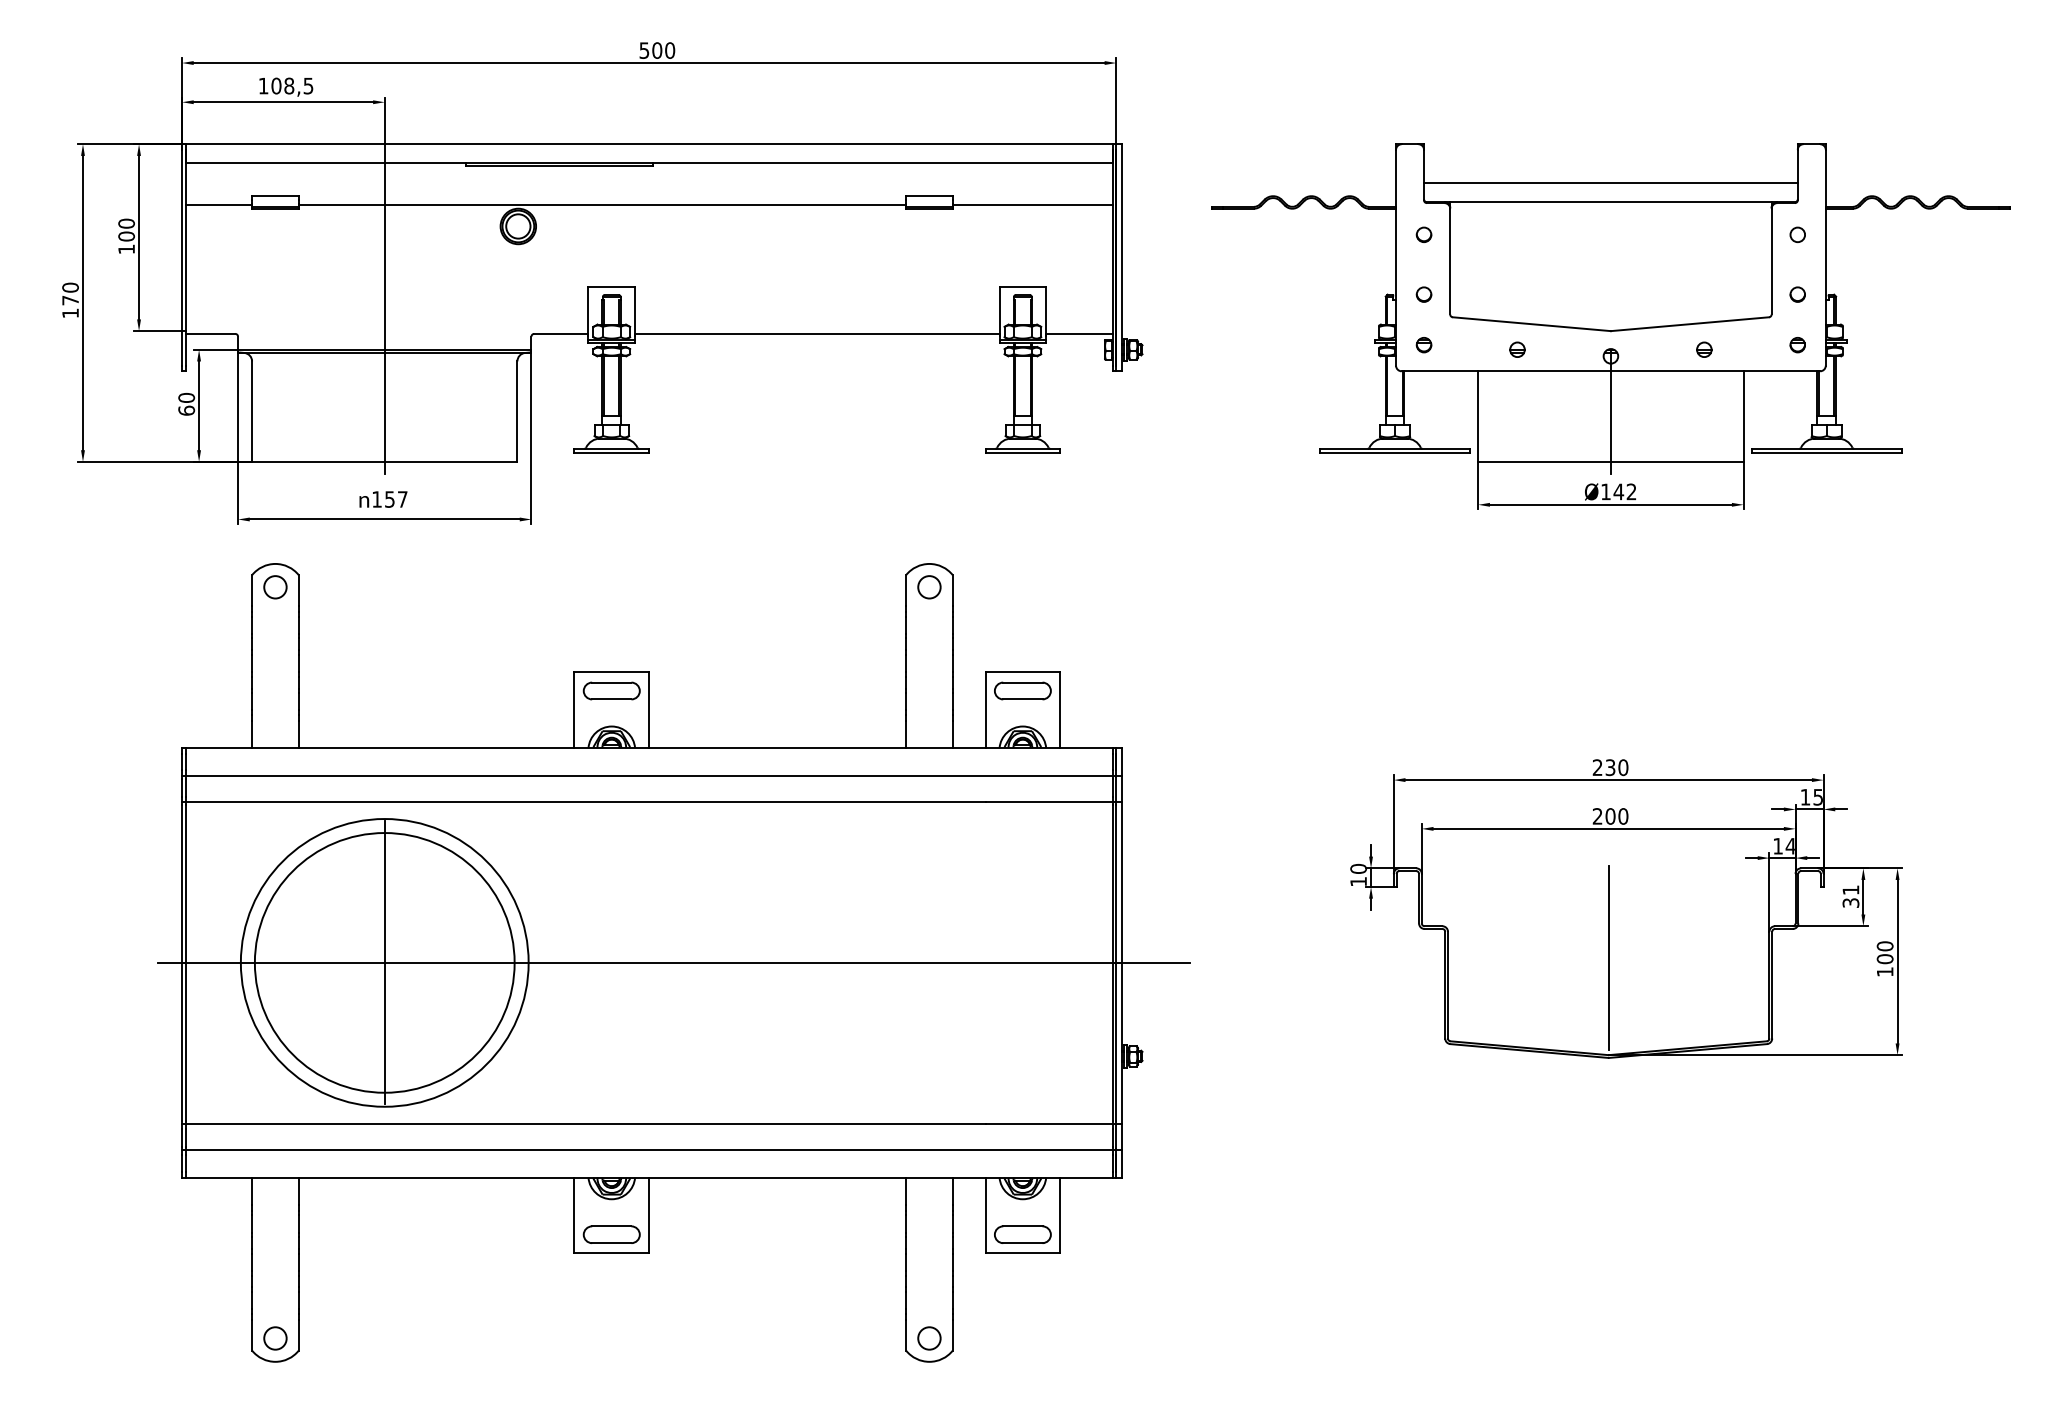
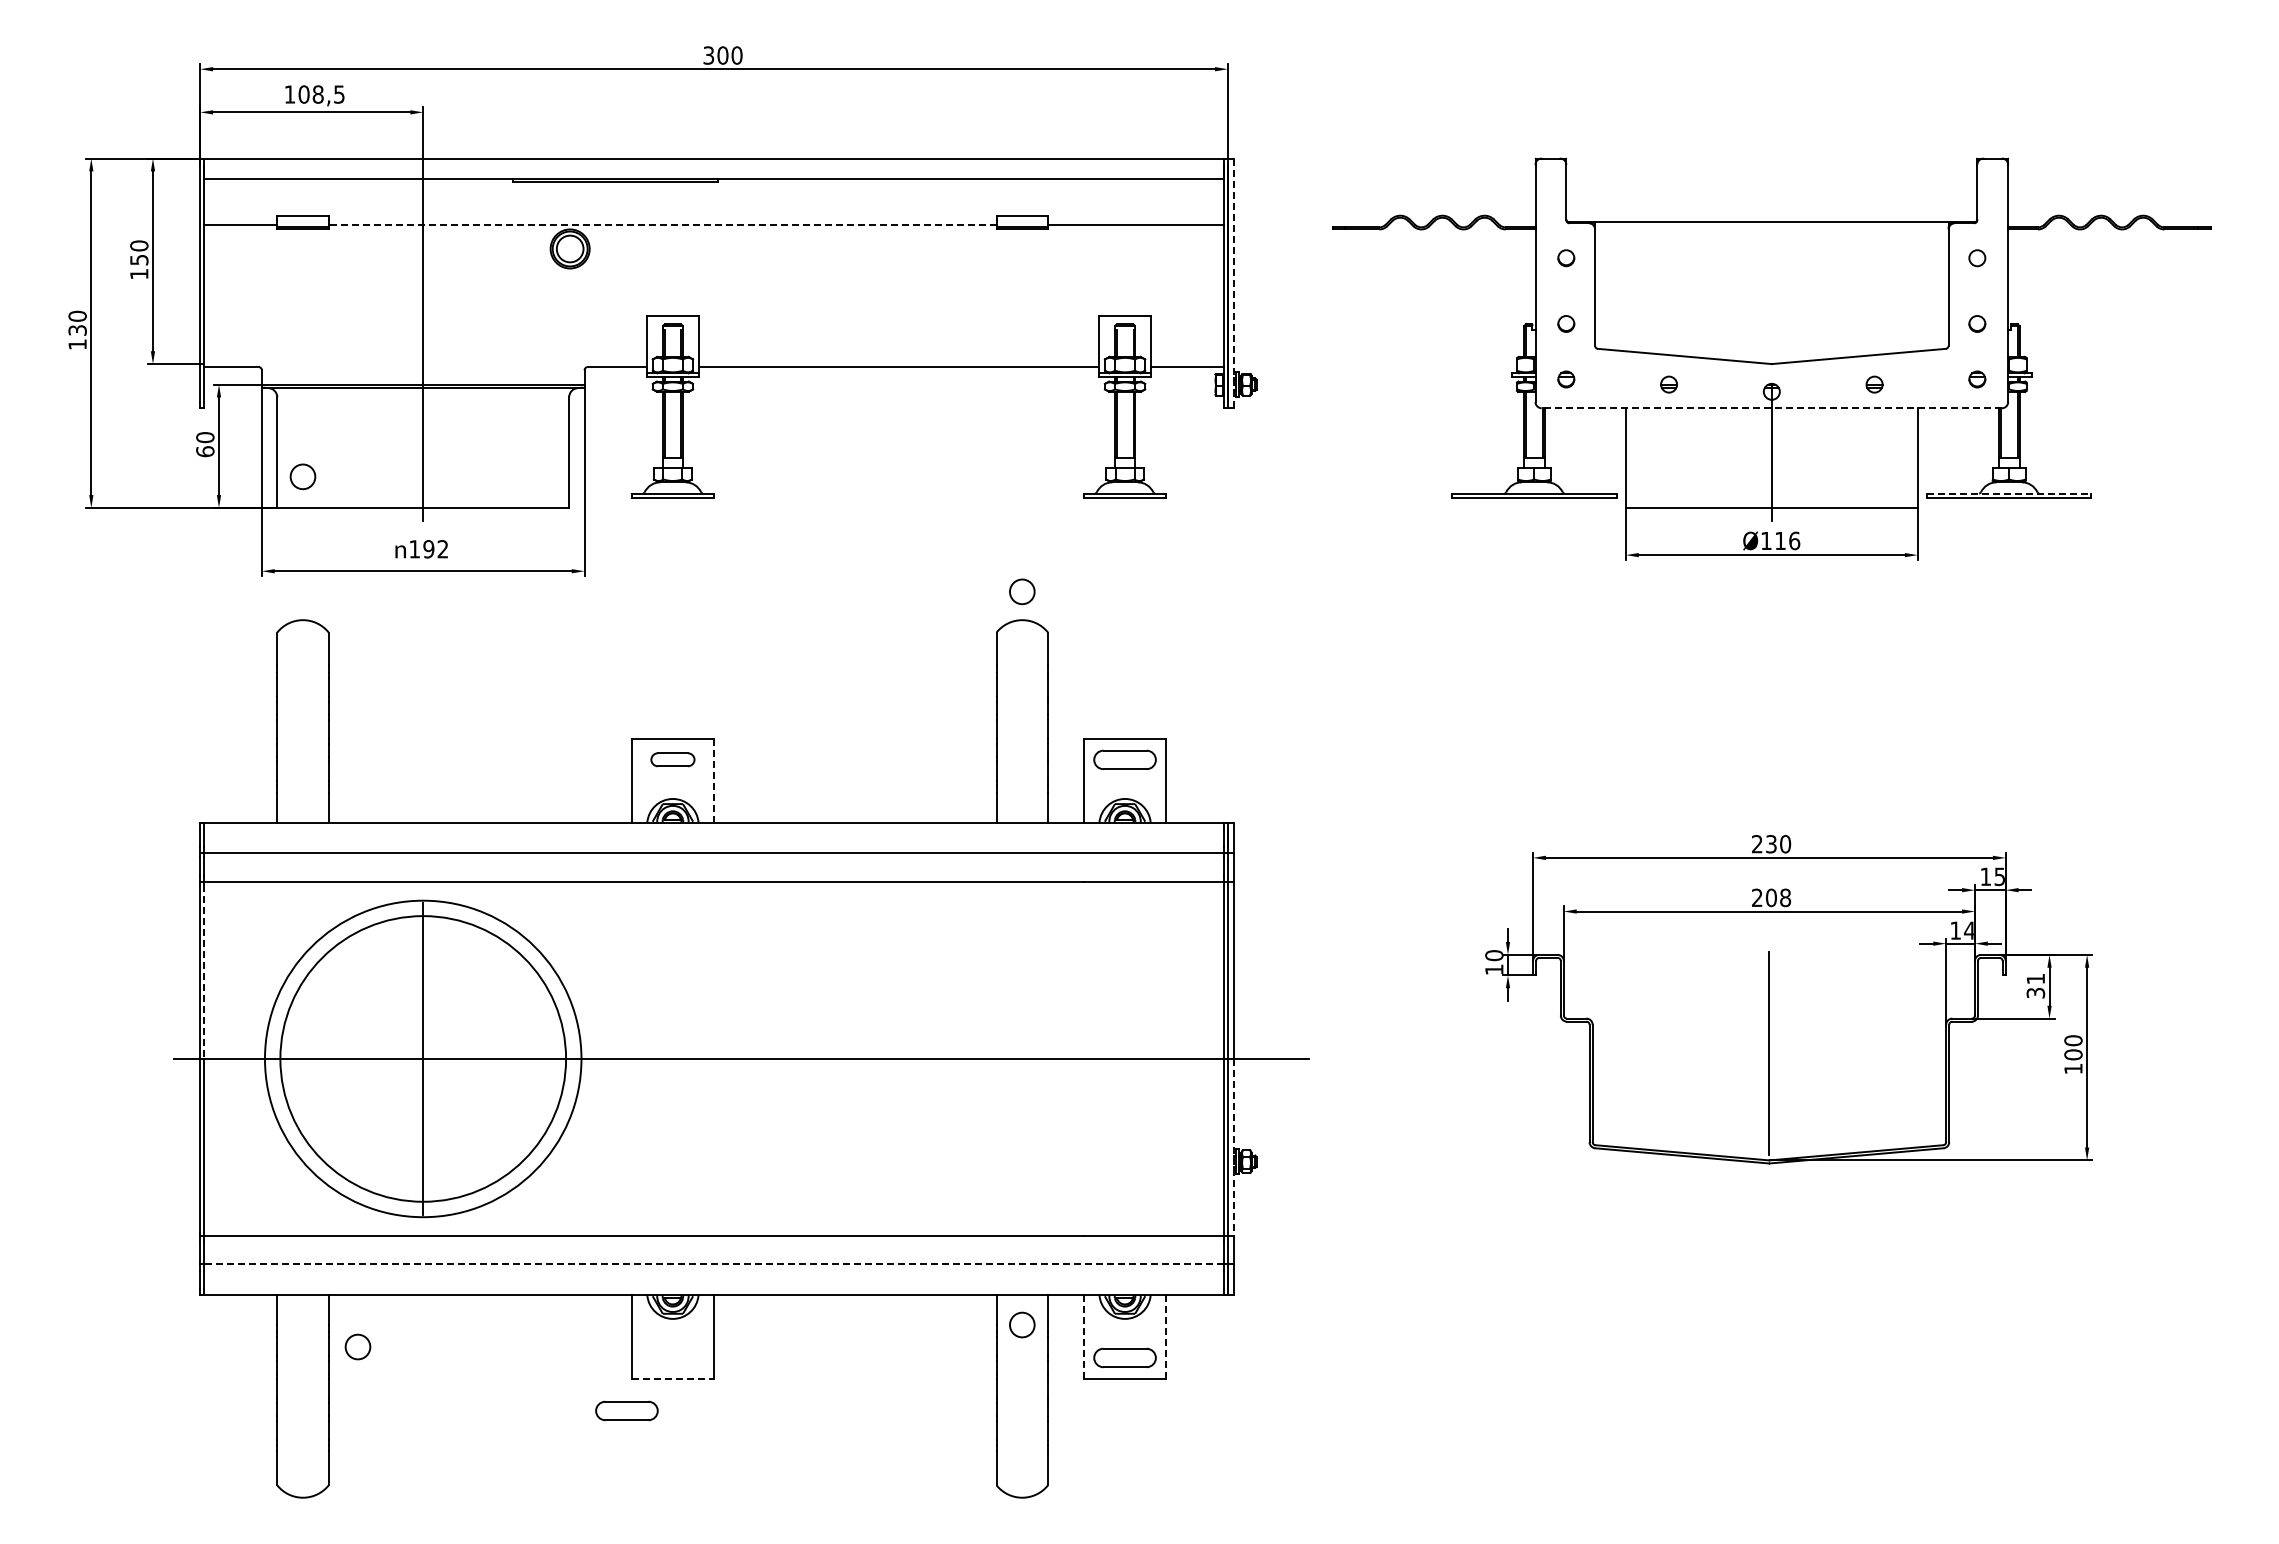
text: (645, 49) -> (709, 54), 500 -> 300
line: (1610, 183) -> (1771, 201), removed
line: (602, 205) -> (662, 225), solid -> dashed
text: (126, 236) -> (139, 259), 100 -> 150
line: (1122, 257) -> (1234, 283), solid -> dashed
text: (70, 300) -> (77, 330), 170 -> 130
line: (1610, 371) -> (1771, 408), solid -> dashed
line: (1827, 448) -> (2009, 493), solid -> dashed
text: (1625, 491) -> (1787, 540), Ø142 -> Ø116
text: (395, 499) -> (435, 549), 157 -> 192
circle: (274, 586) -> (302, 476), moved
circle: (929, 586) -> (1022, 591), moved
part: (611, 690) -> (672, 759), size x0.7
line: (649, 709) -> (714, 780), solid -> dashed
text: (1623, 816) -> (1785, 897), 200 -> 208
line: (185, 883) -> (204, 971), solid -> dashed
line: (1122, 1043) -> (1234, 1147), solid -> dashed
line: (649, 1149) -> (714, 1264), solid -> dashed
line: (985, 1215) -> (1083, 1336), solid -> dashed
line: (1060, 1215) -> (1166, 1336), solid -> dashed
part: (611, 1234) -> (626, 1410), moved
line: (612, 1253) -> (673, 1378), solid -> dashed
circle: (274, 1337) -> (357, 1346), moved
circle: (929, 1337) -> (1022, 1324), moved

